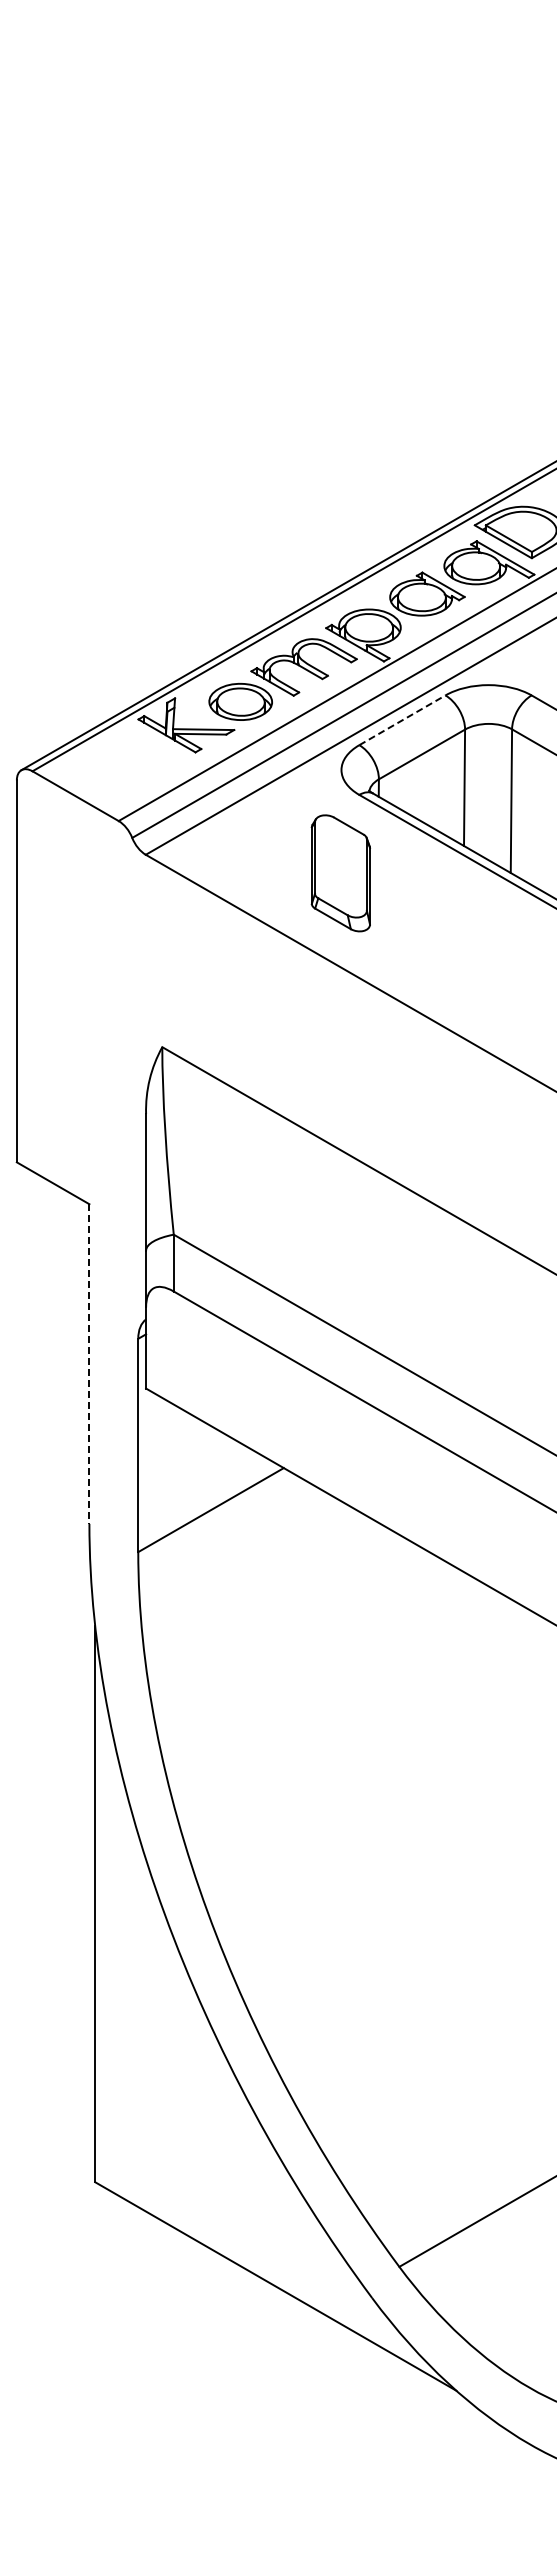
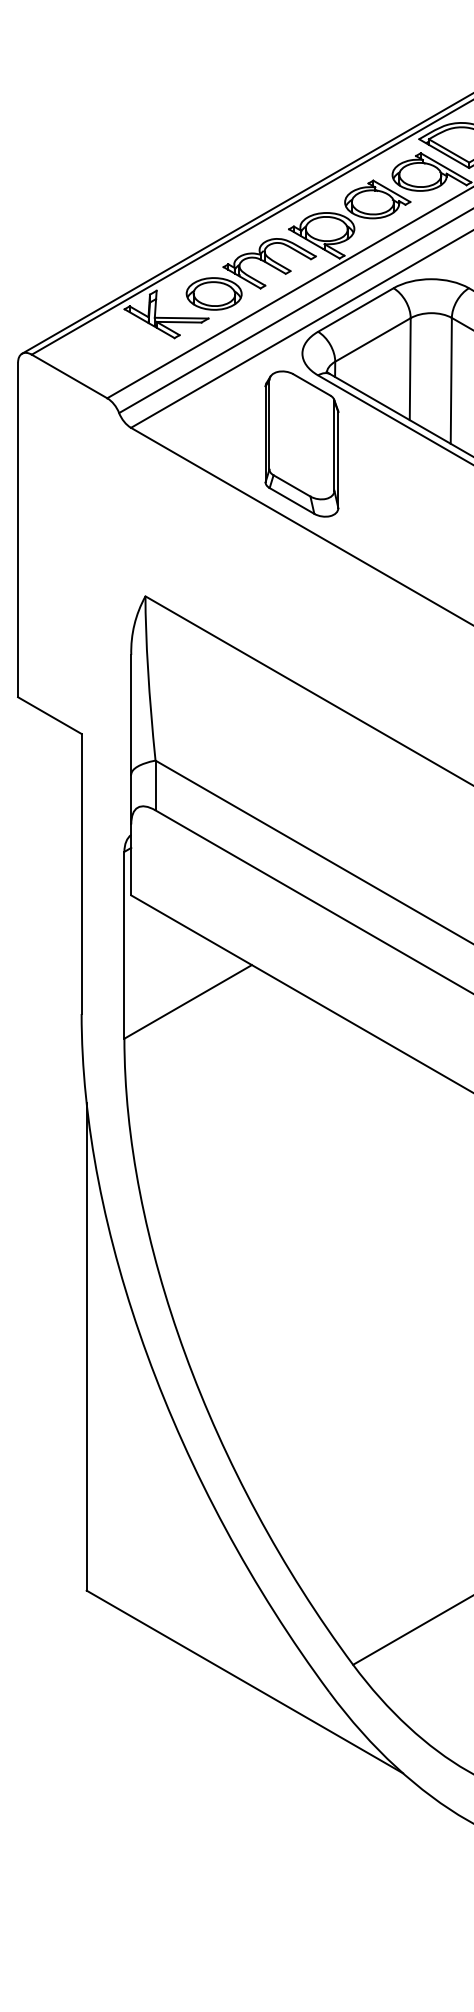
line: (402, 720) -> (355, 310), dashed -> solid
part: (340, 873) -> (301, 444), size x1.43
line: (89, 1364) -> (81, 874), dashed -> solid

